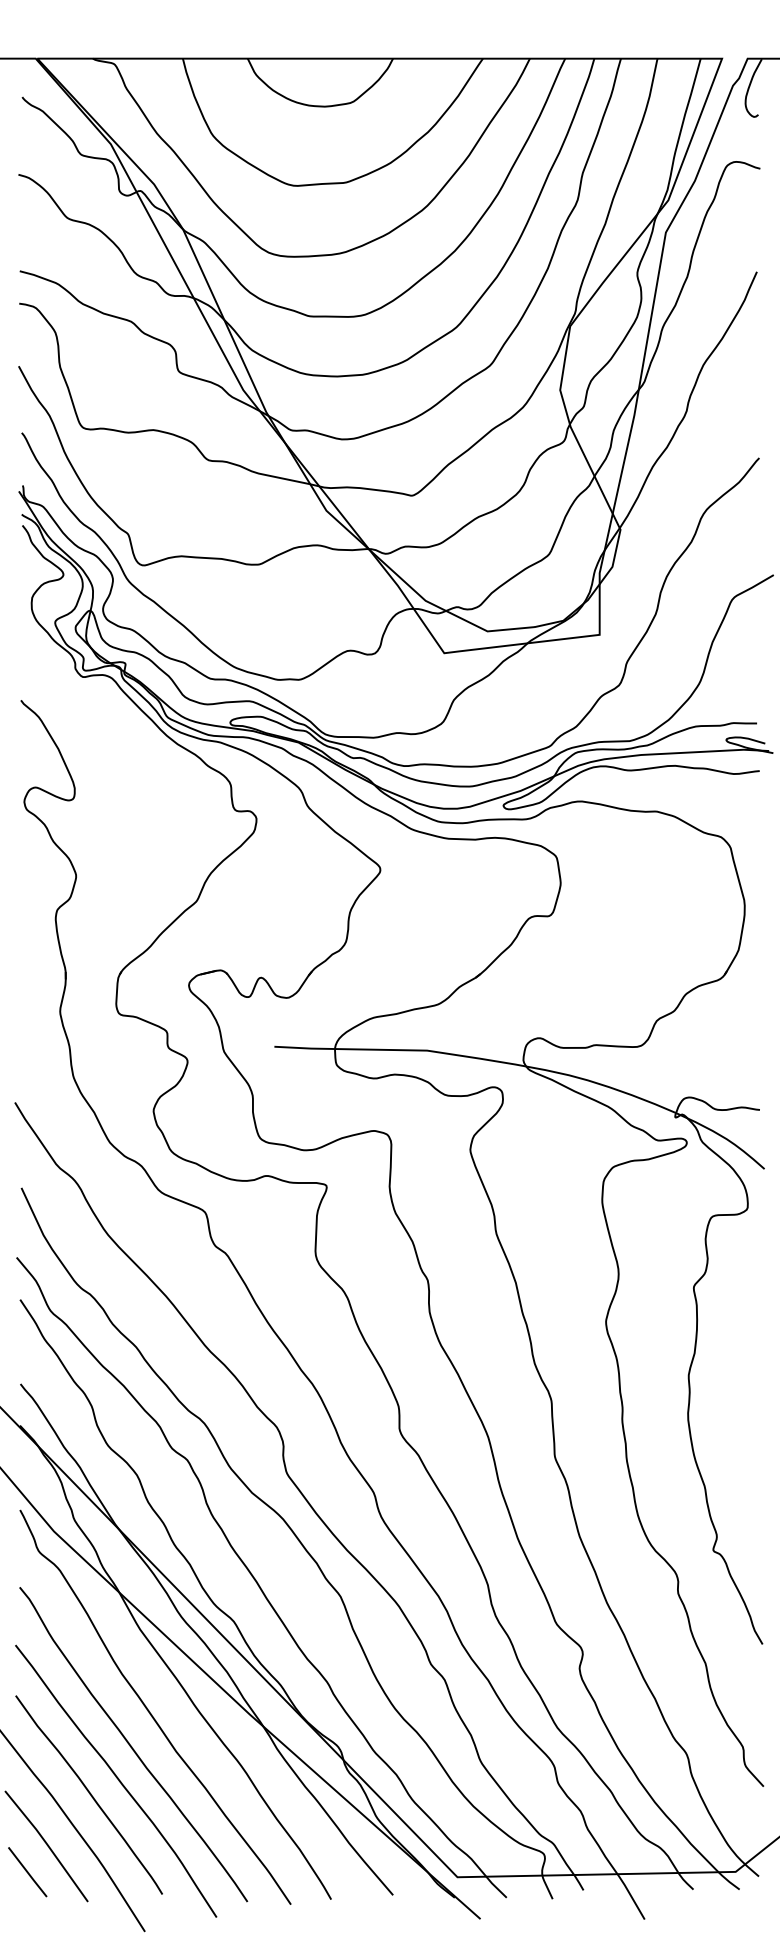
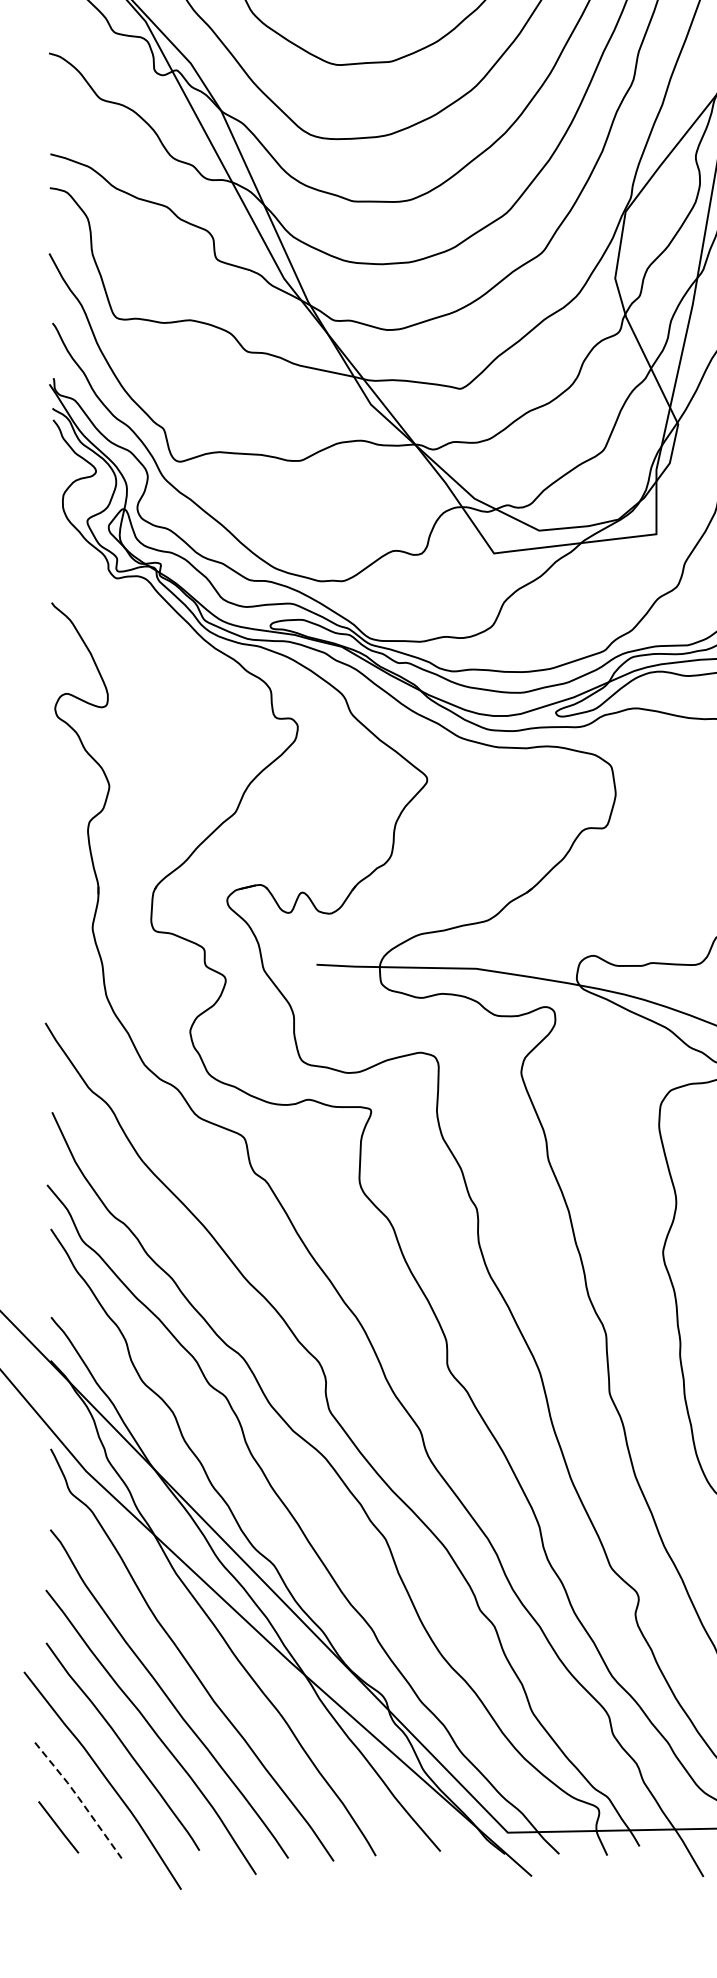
line: (47, 1844) -> (79, 1798), solid -> dashed

